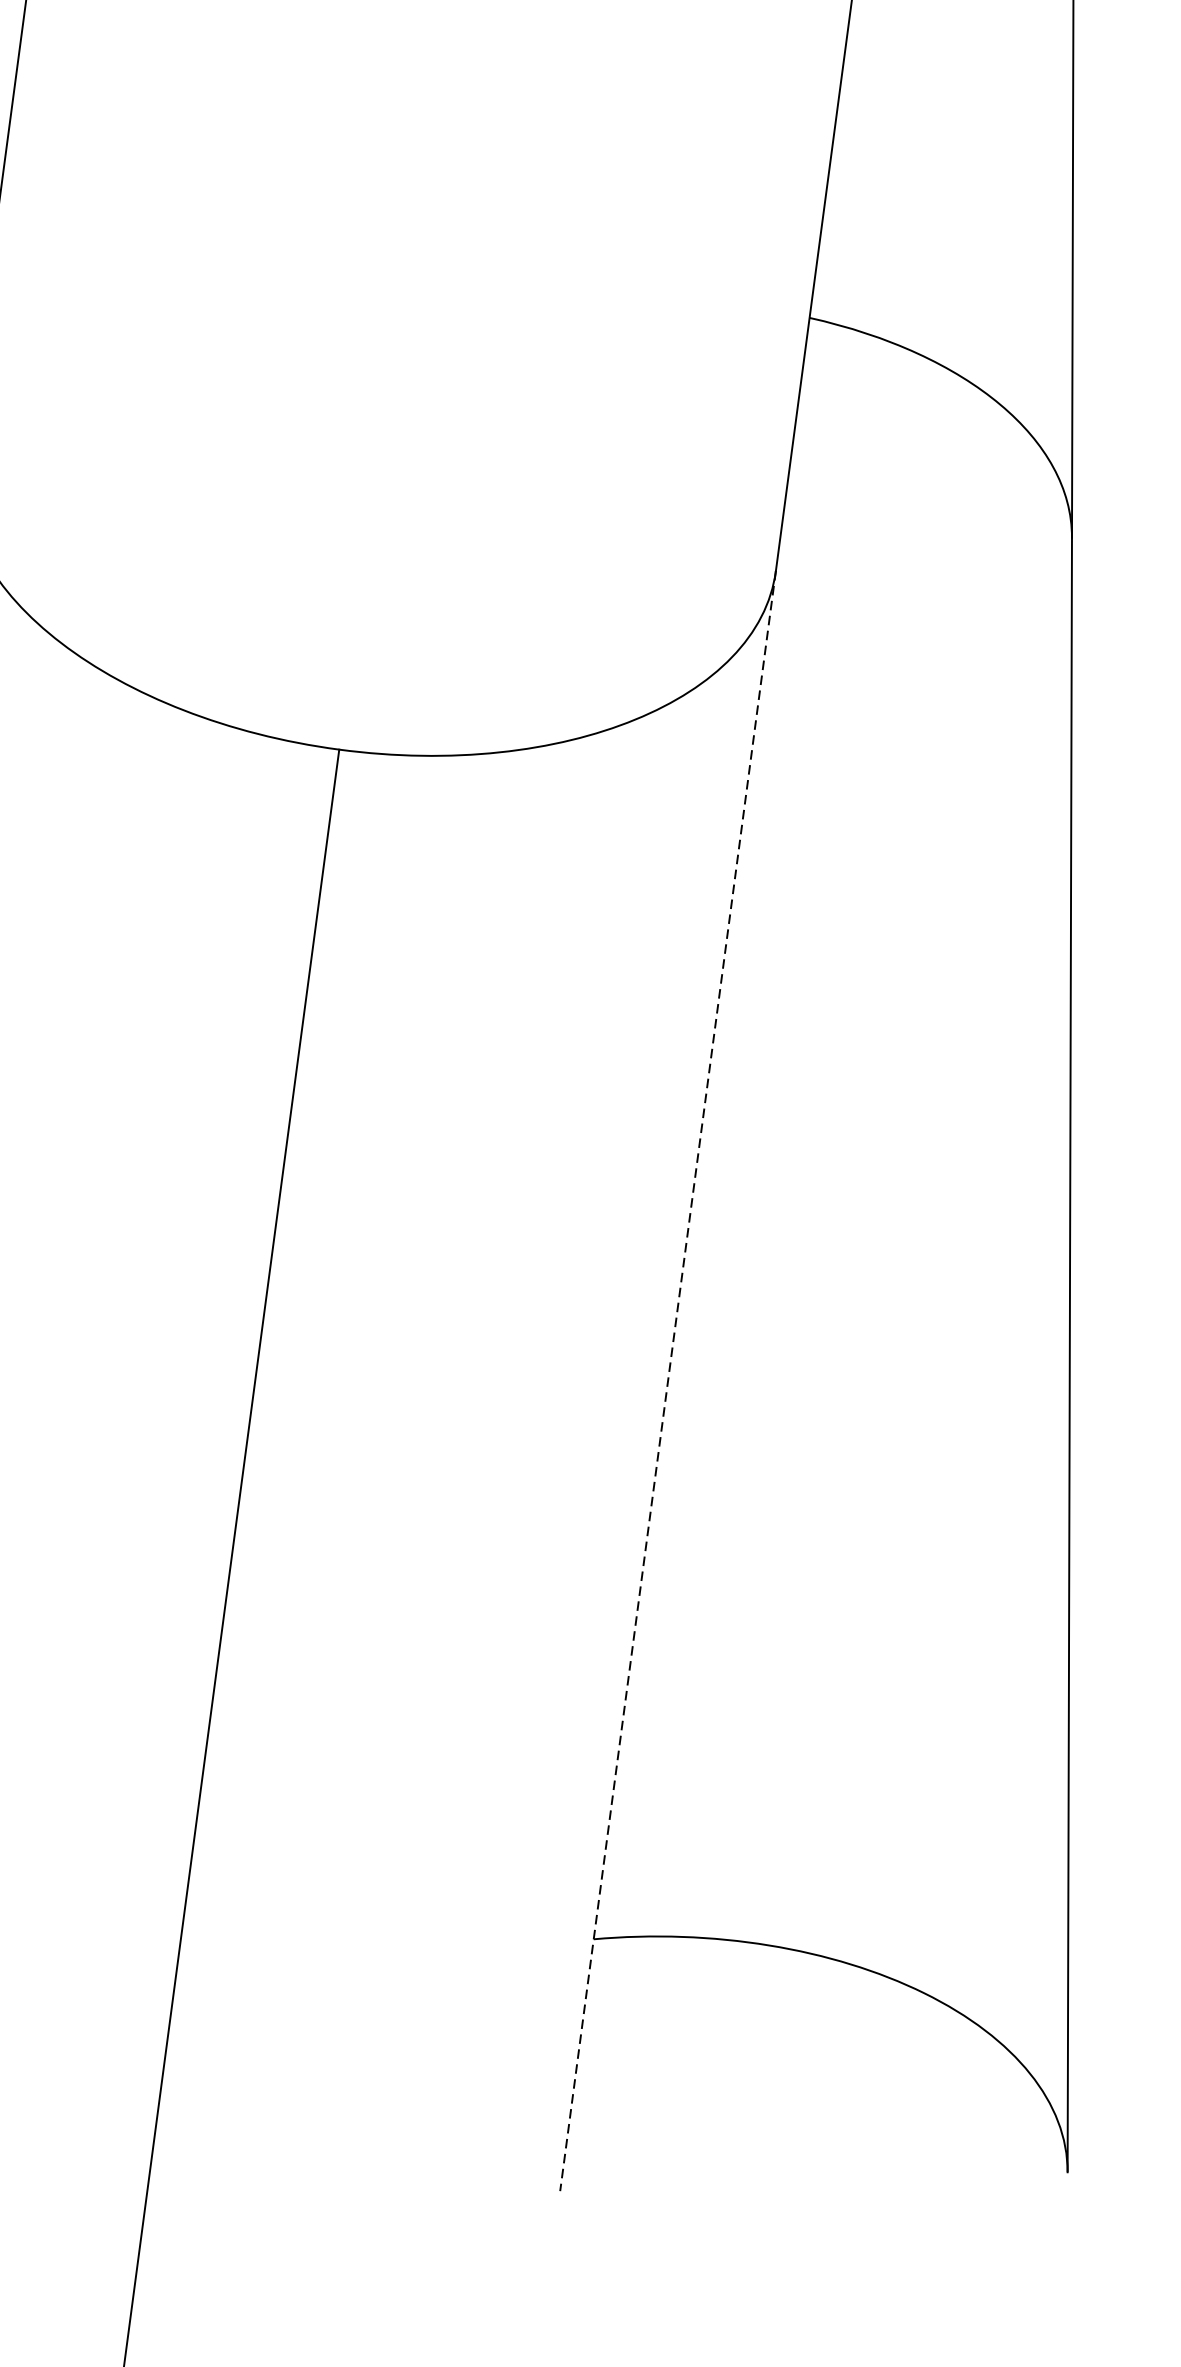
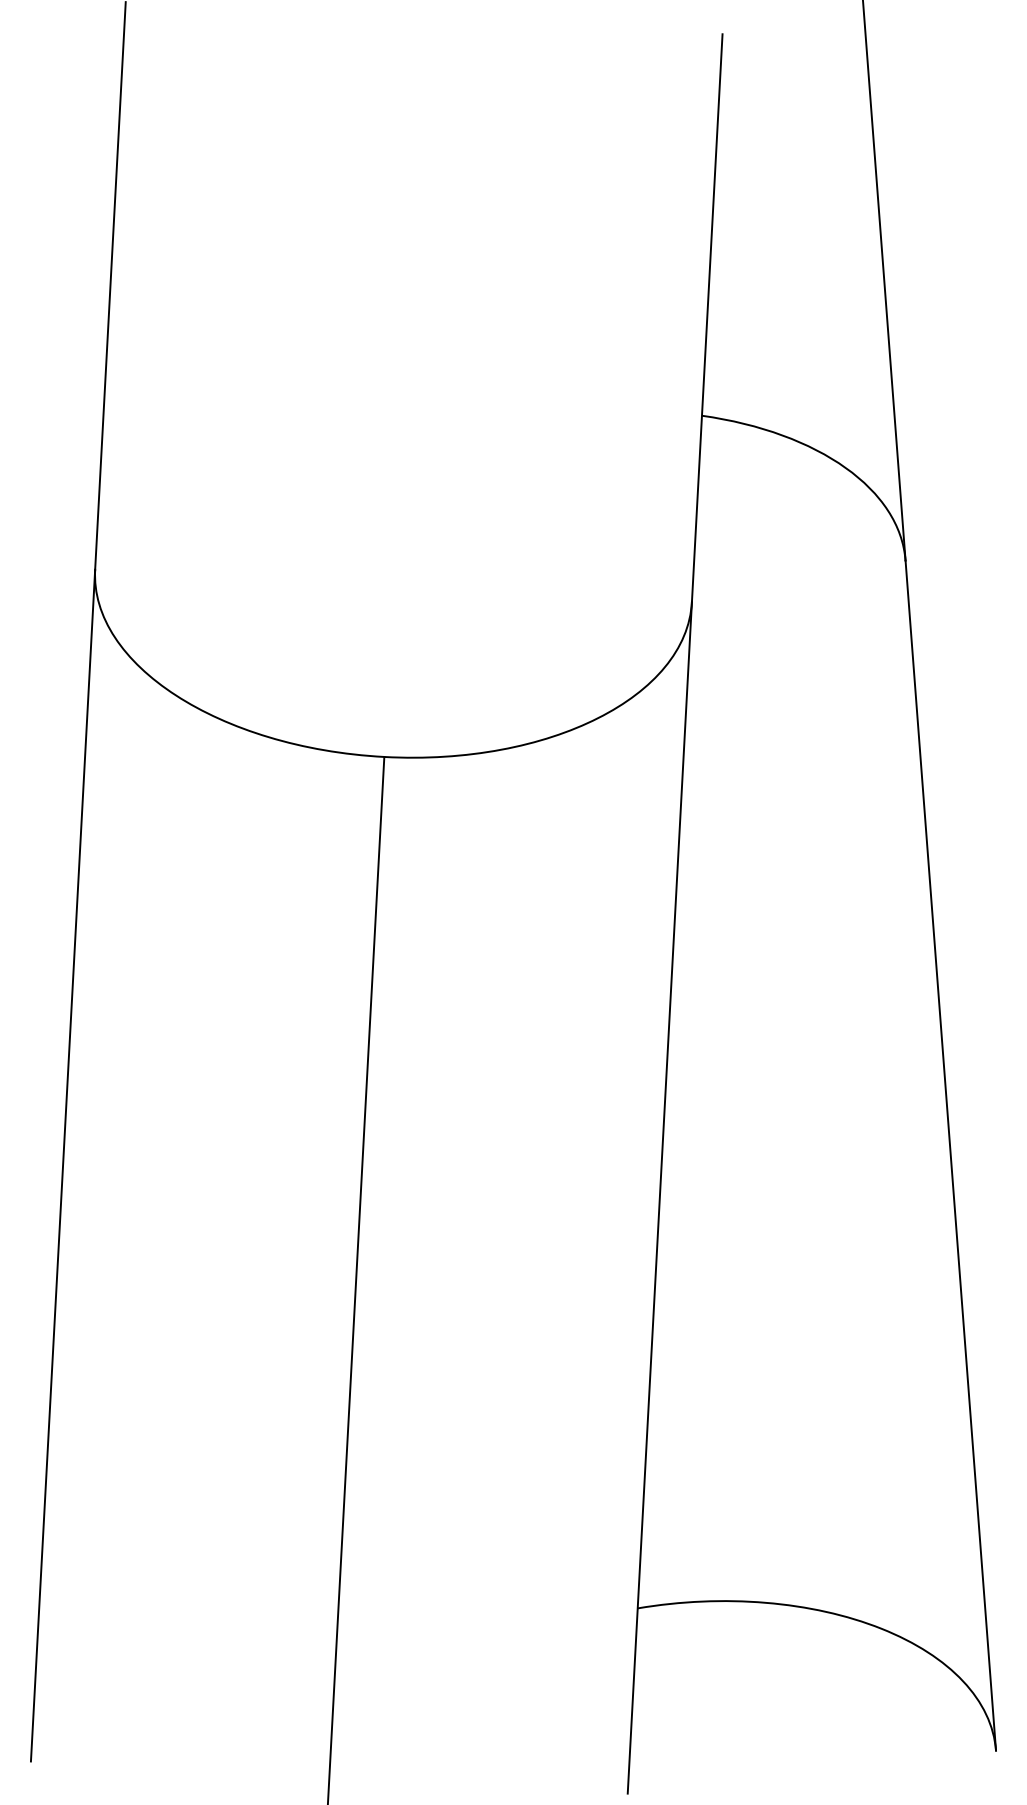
line: (667, 1380) -> (659, 1197), dashed -> solid

